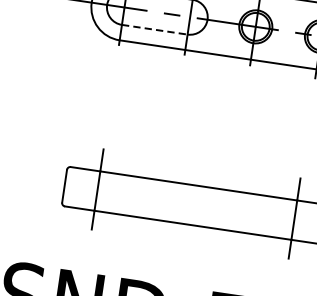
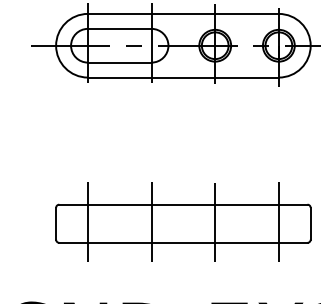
line: (154, 29) -> (119, 62), dashed -> solid
line: (162, 202) -> (151, 225), added
line: (228, 212) -> (215, 225), added

